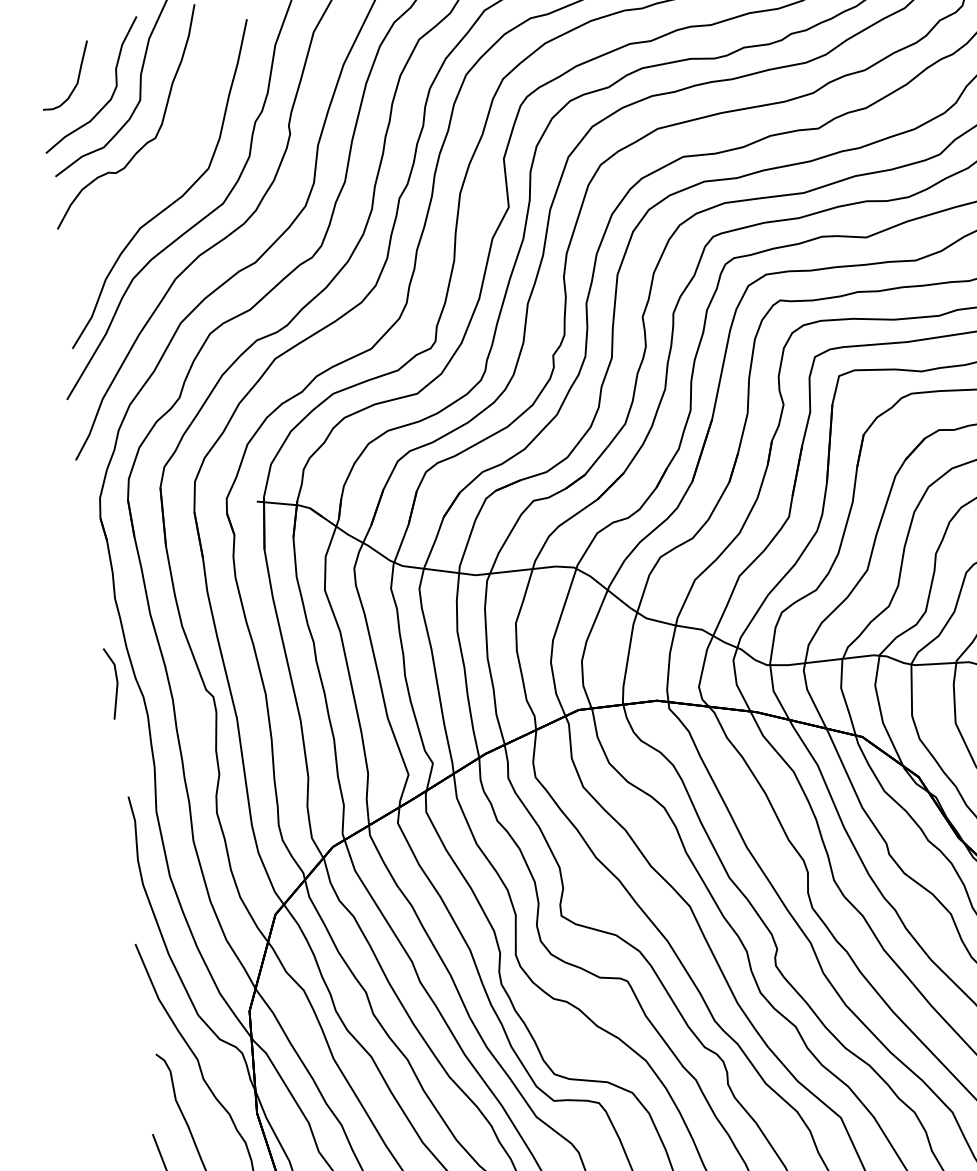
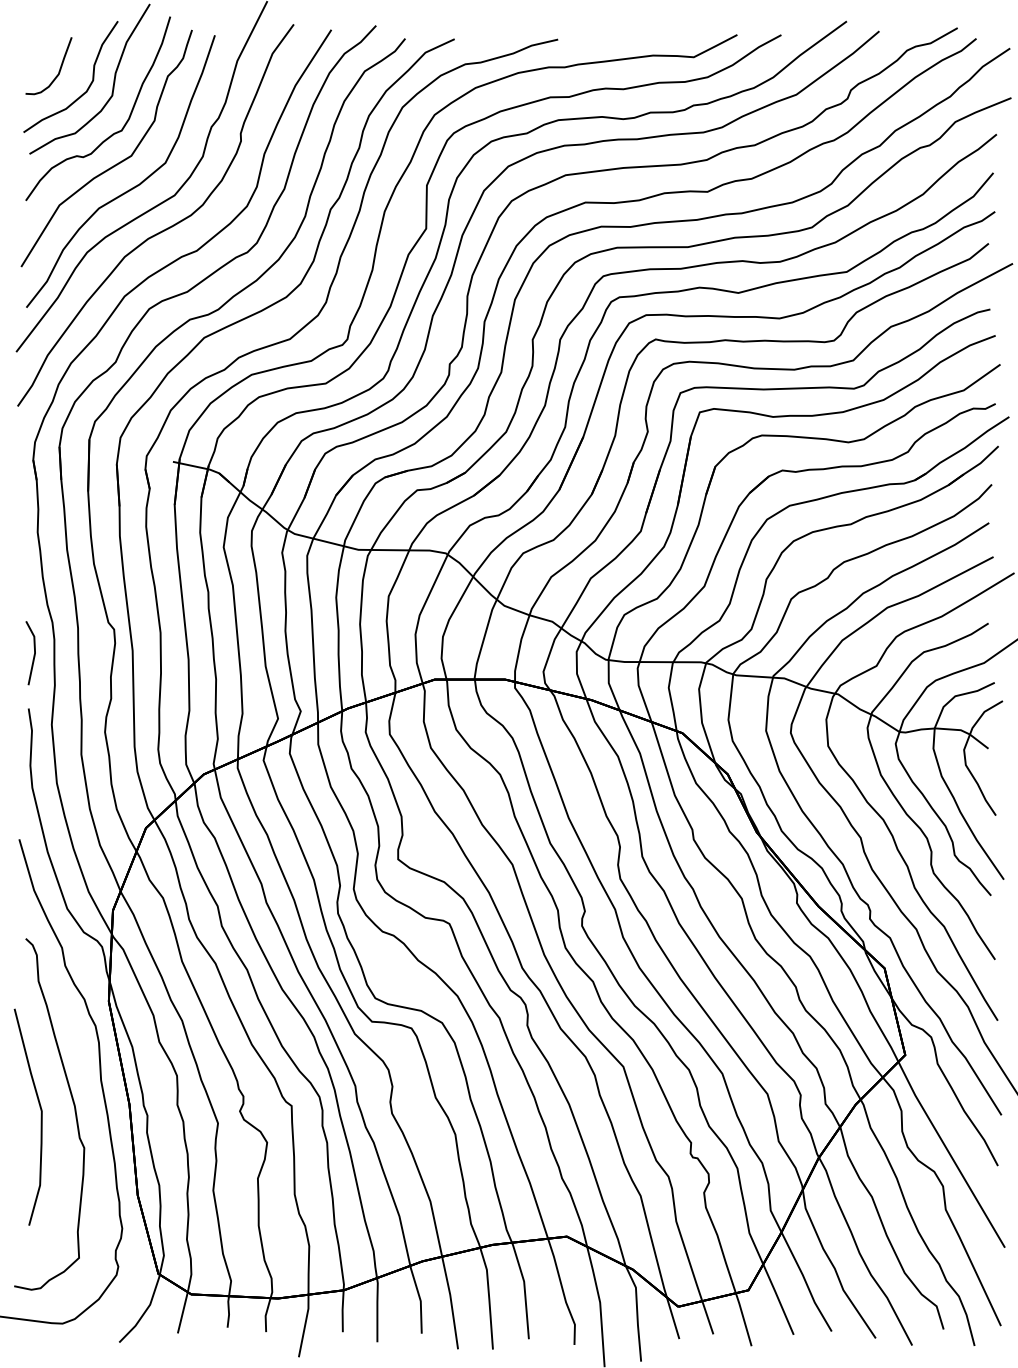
curve: (153, 175) -> (116, 163), added
line: (115, 684) -> (33, 654), moved

